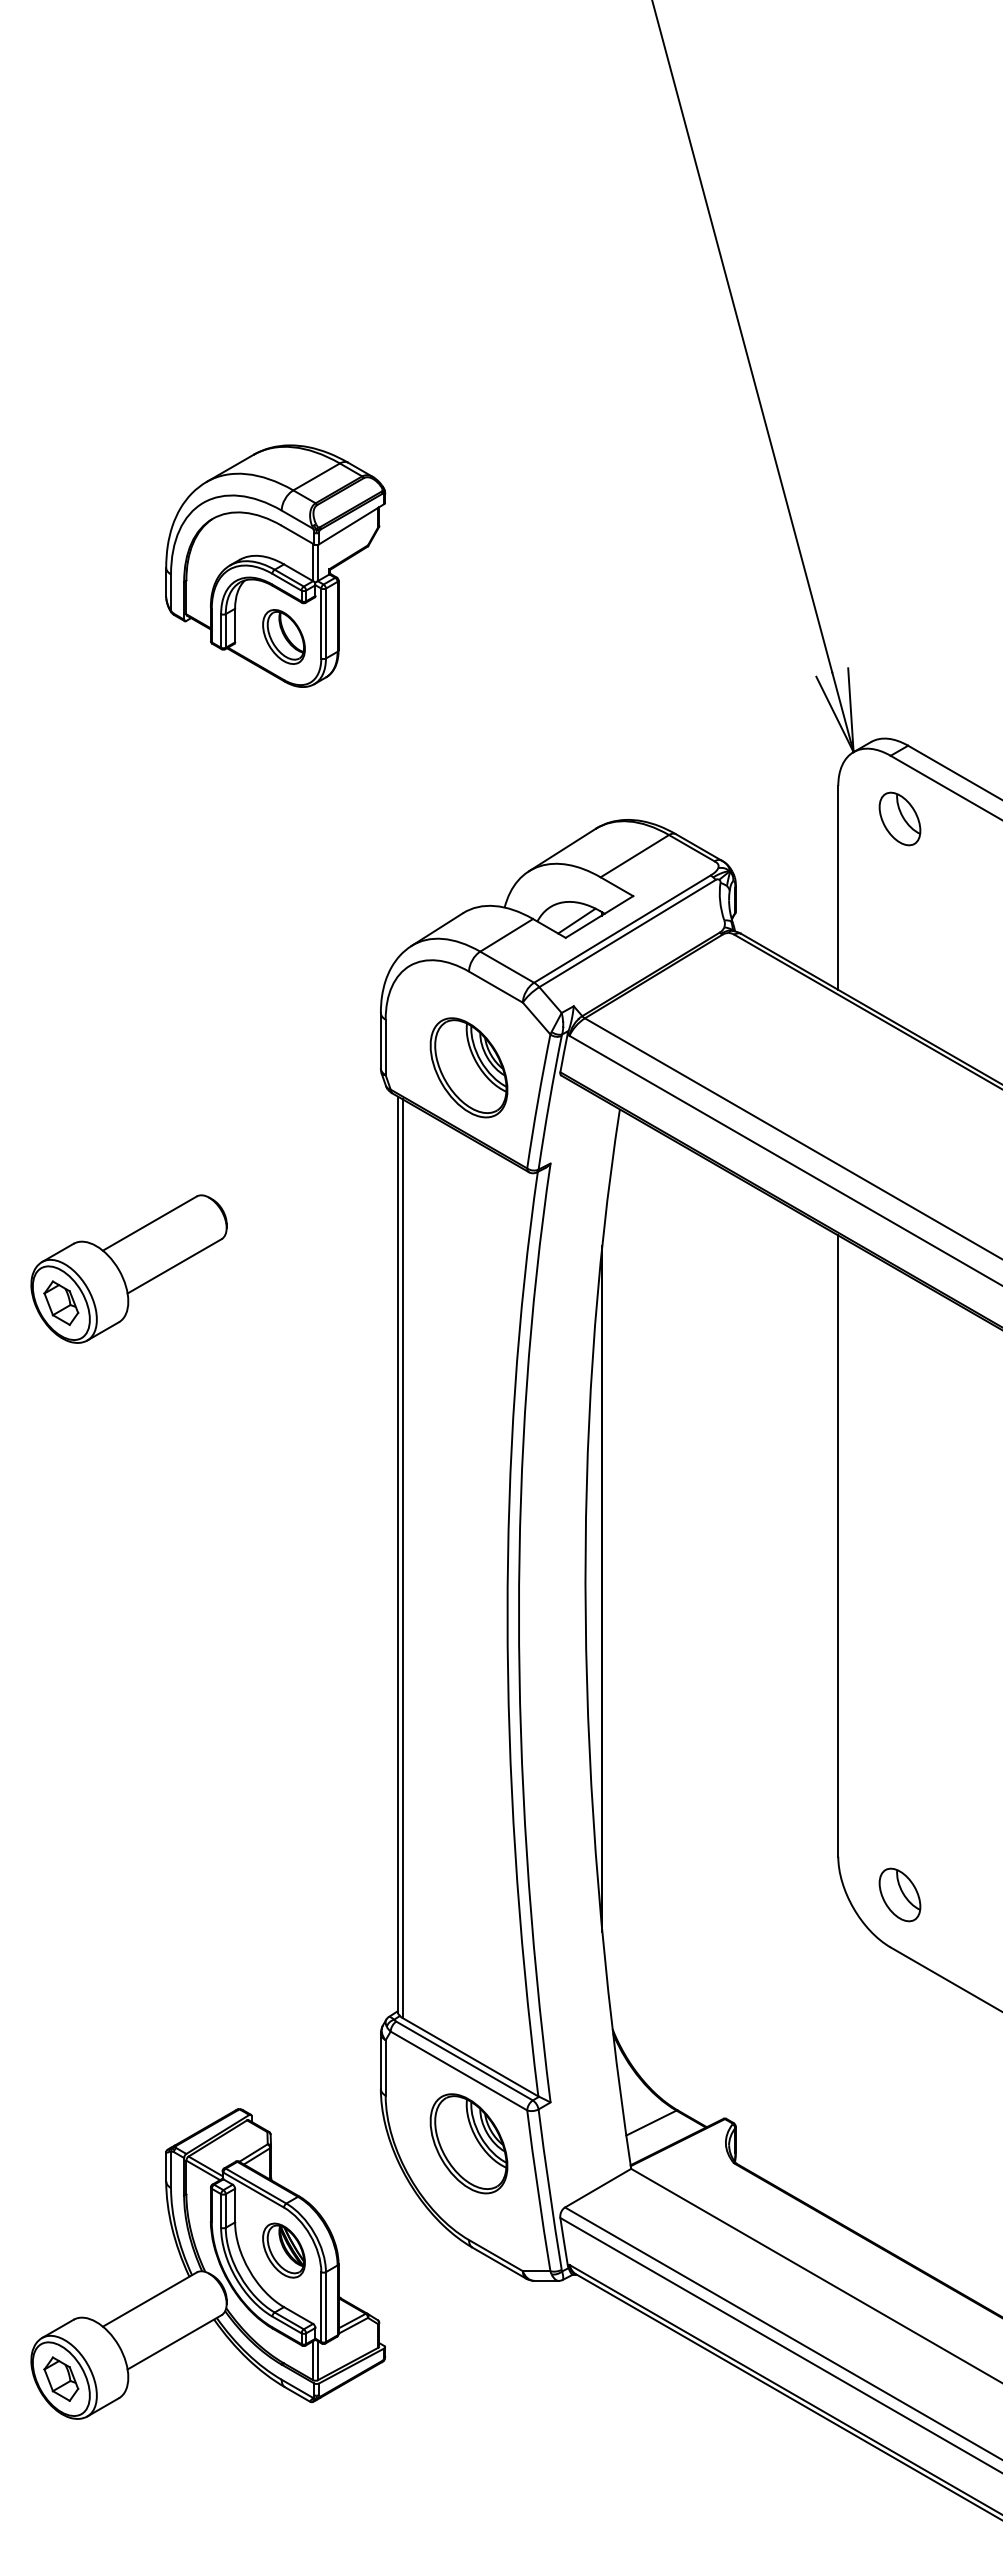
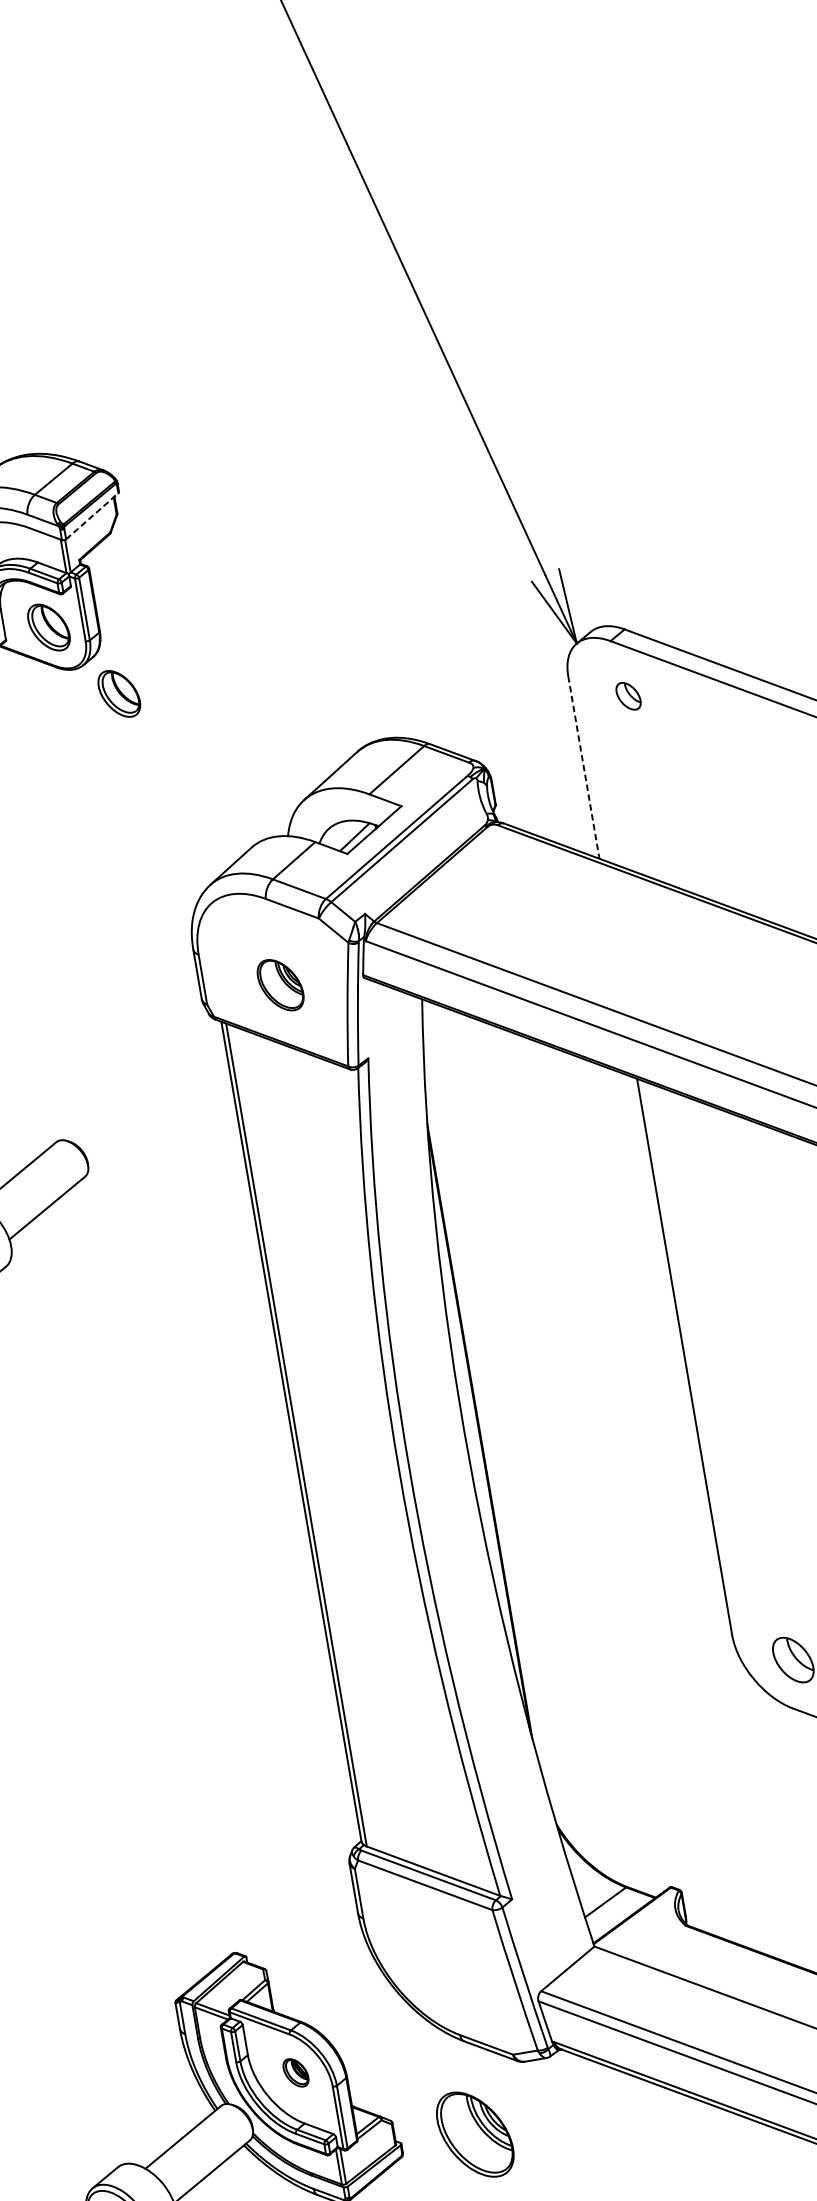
line: (352, 524) -> (93, 516), solid -> dashed
part: (347, 721) -> (118, 693), added
part: (899, 818) -> (628, 695), size x0.6
line: (838, 887) -> (584, 767), solid -> dashed
part: (468, 1067) -> (280, 984), size x0.6
part: (468, 2143) -> (474, 2134), moved
part: (283, 2250) -> (295, 2072), size x0.6

